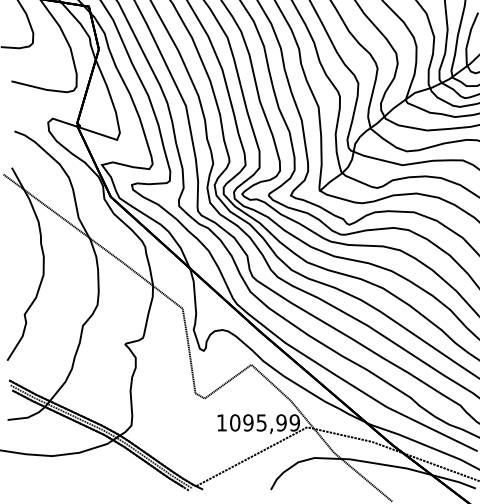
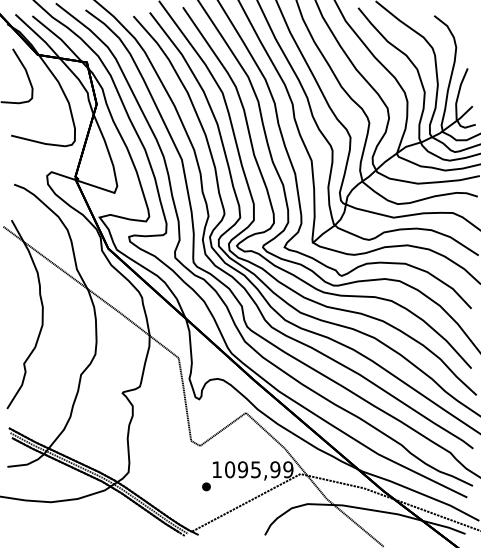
part: (211, 440) -> (206, 486), added

